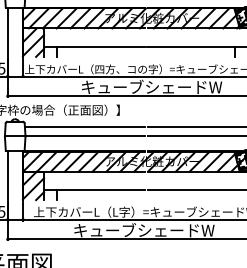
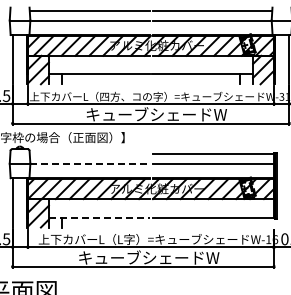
line: (84, 126) -> (89, 153), removed
line: (85, 136) -> (90, 163), solid -> dashed
line: (94, 190) -> (99, 217), solid -> dashed

